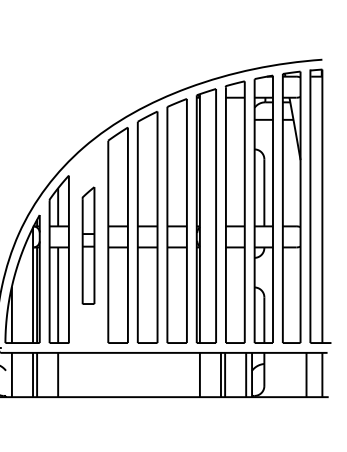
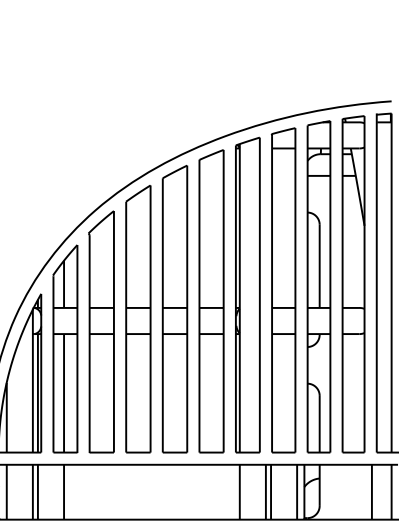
part: (88, 245) -> (101, 331), size x1.67

